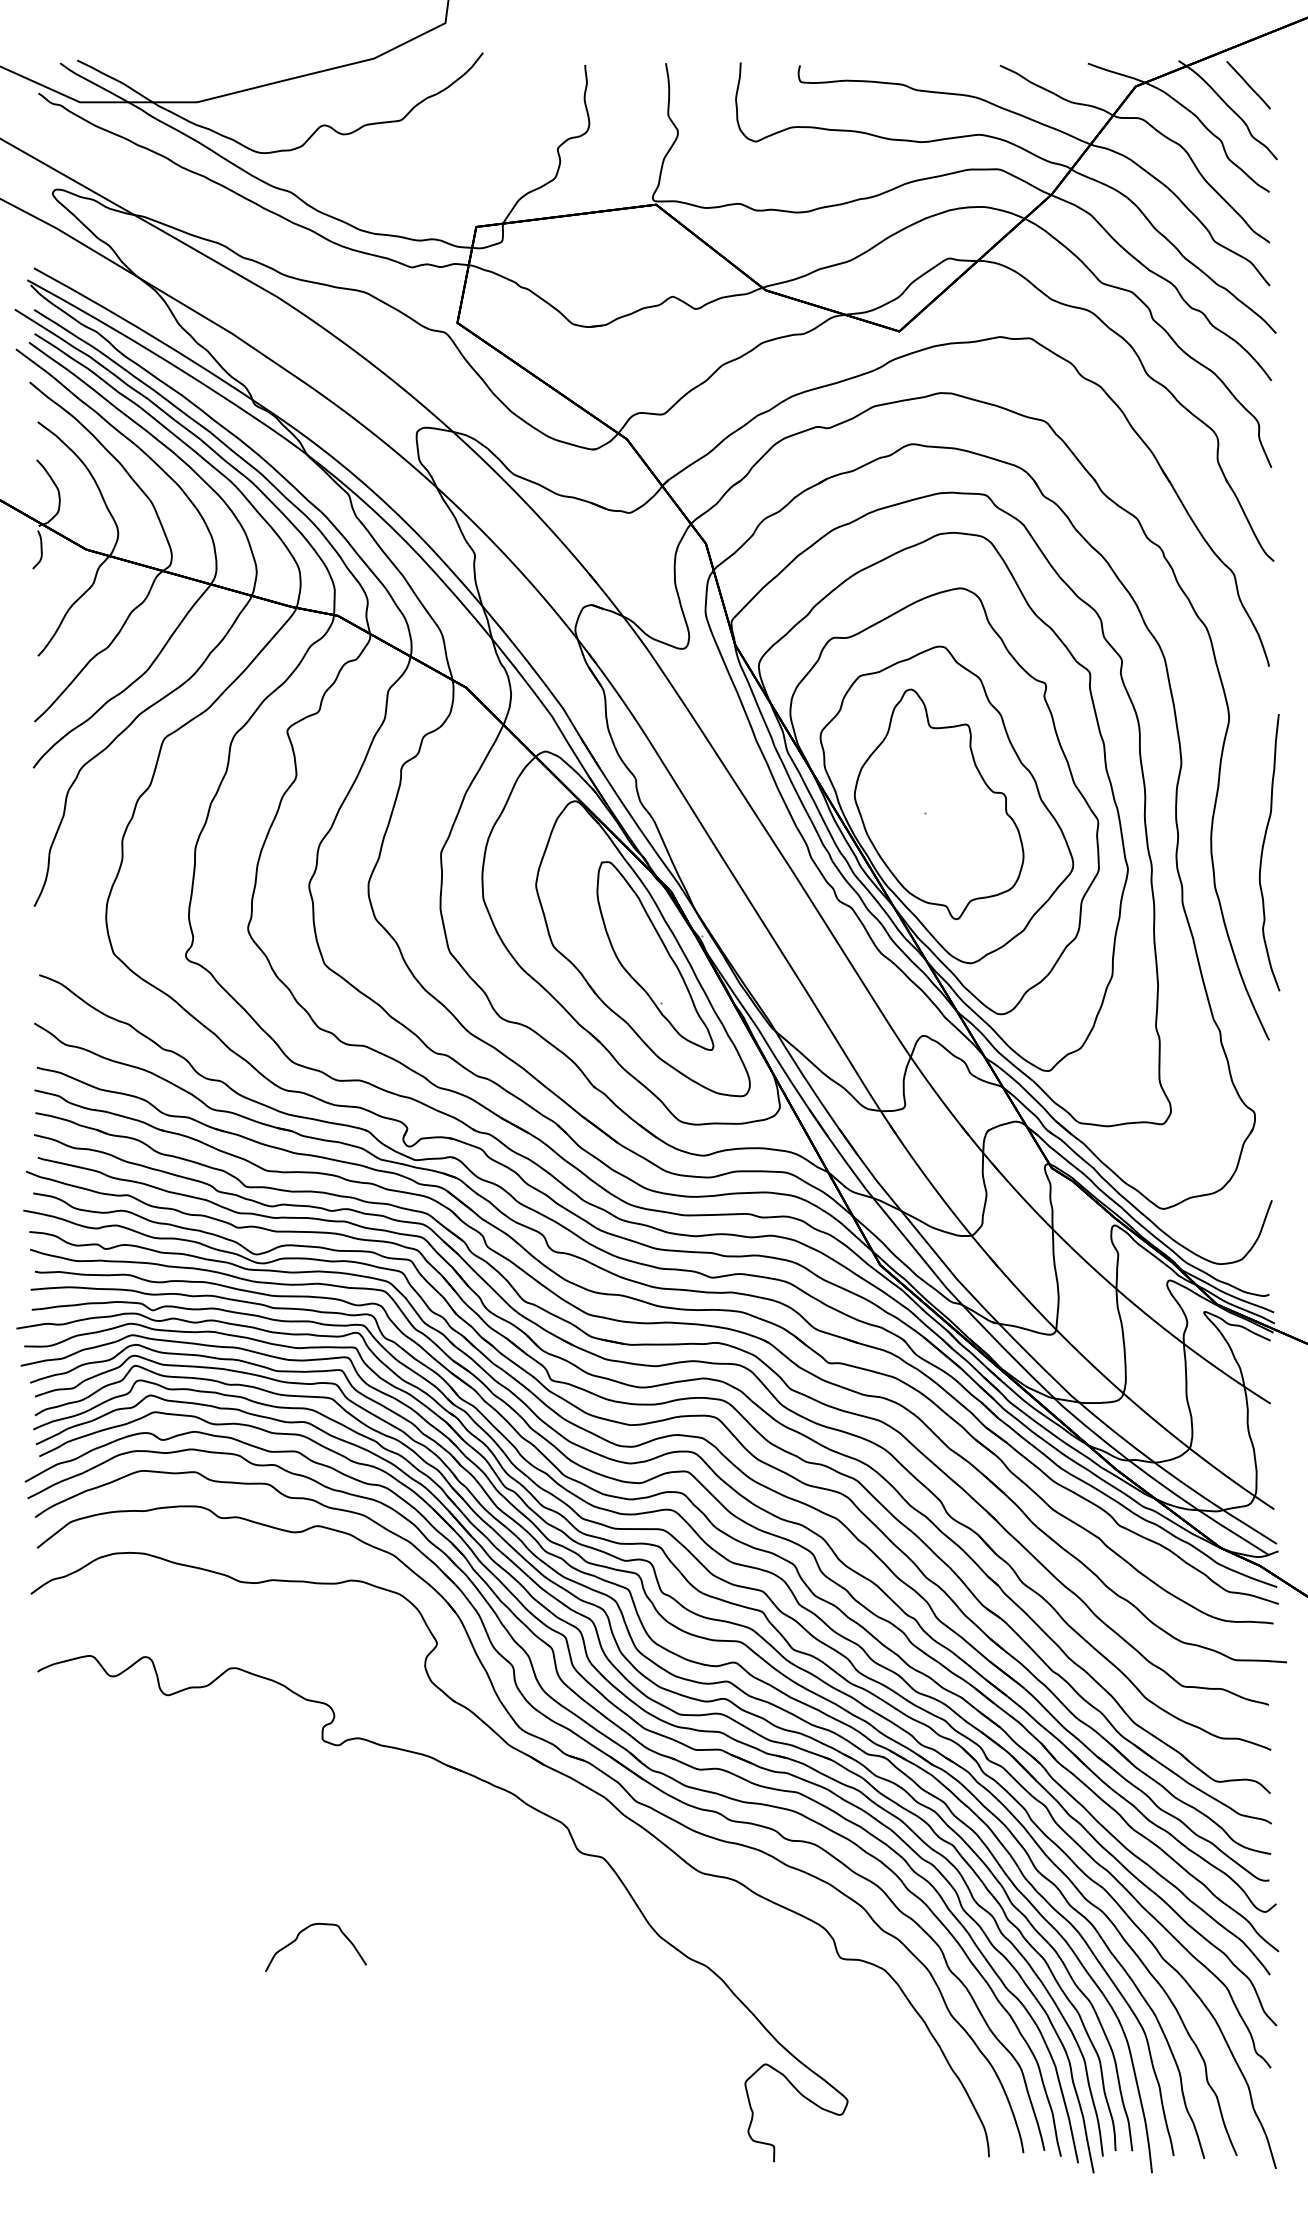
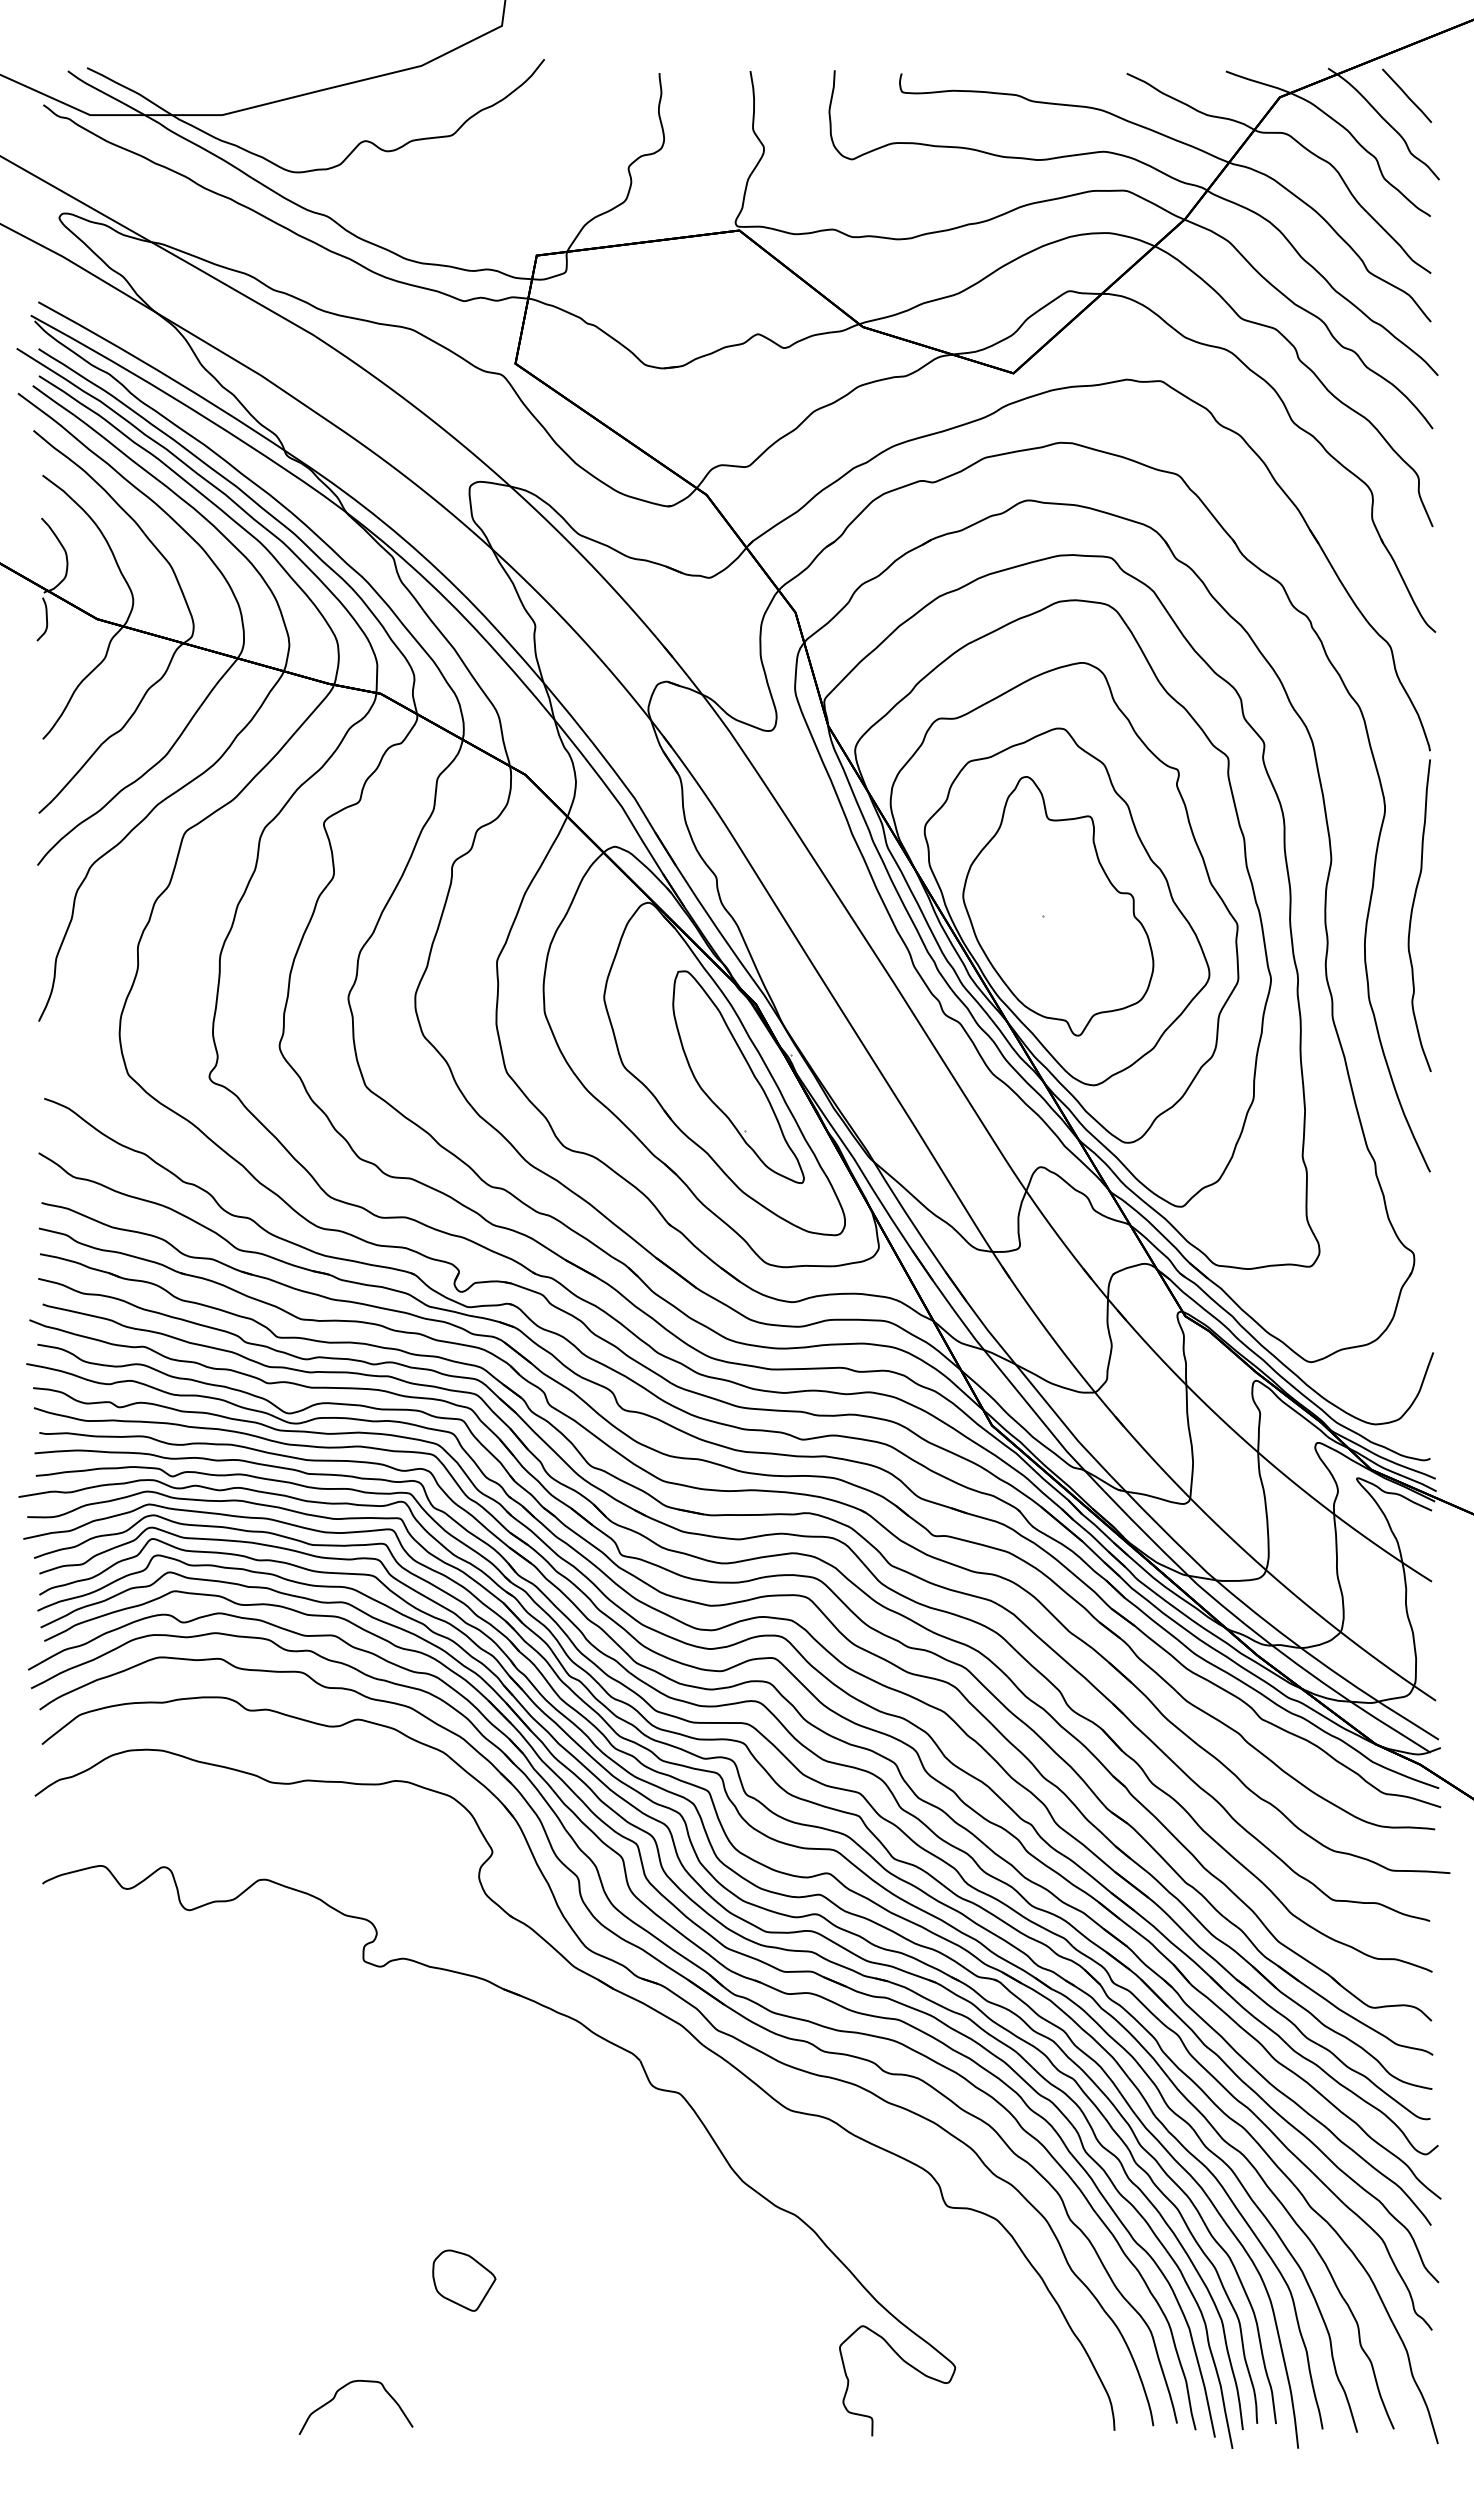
curve: (1263, 852) -> (1412, 915), moved
curve: (297, 1938) -> (335, 2397), moved
part: (412, 2023) -> (464, 2280), added

